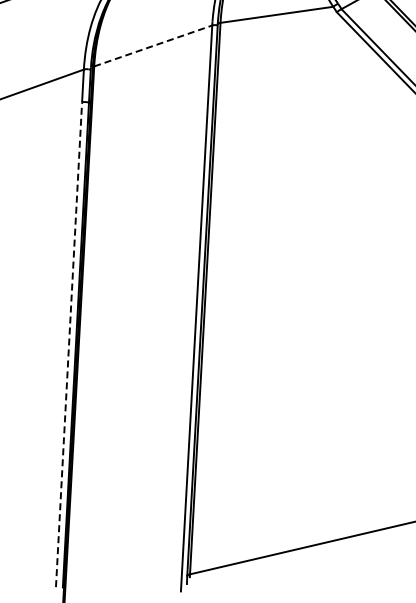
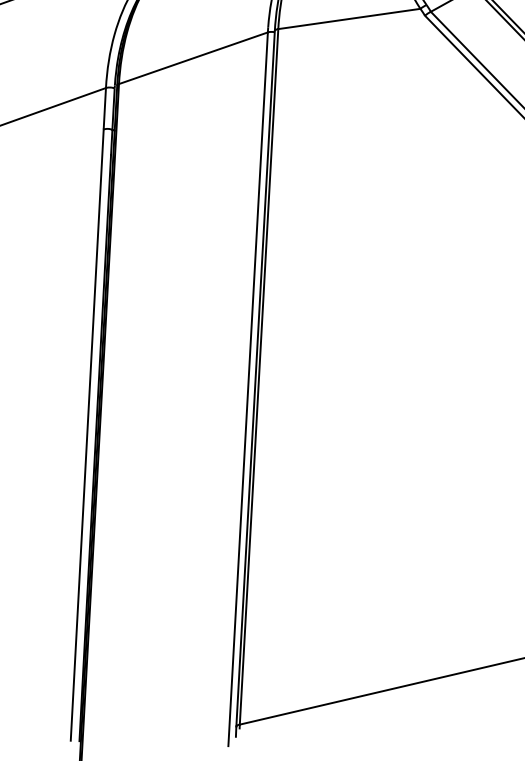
line: (153, 45) -> (193, 57), dashed -> solid
line: (69, 344) -> (87, 434), dashed -> solid

